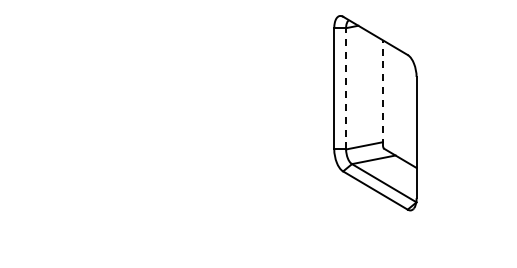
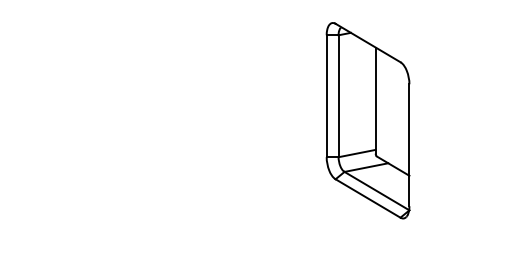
line: (346, 88) -> (338, 95), dashed -> solid
line: (383, 93) -> (376, 100), dashed -> solid

